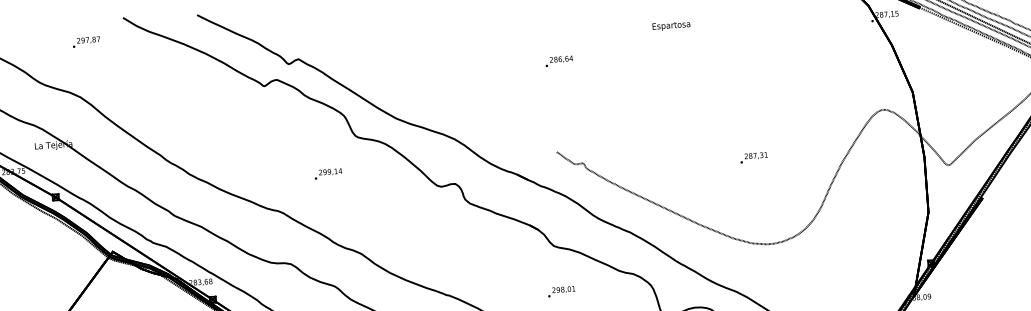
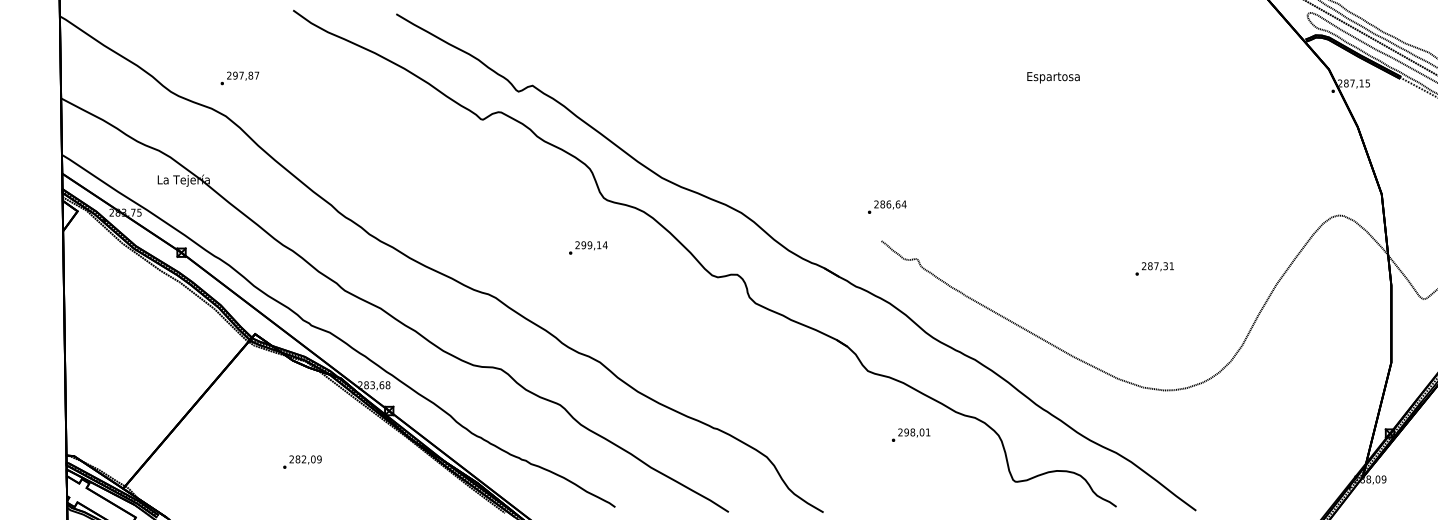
text: (86, 42) -> (239, 78), moved
text: (559, 60) -> (887, 206), moved
text: (328, 173) -> (588, 247), moved
text: (561, 291) -> (911, 434), moved

